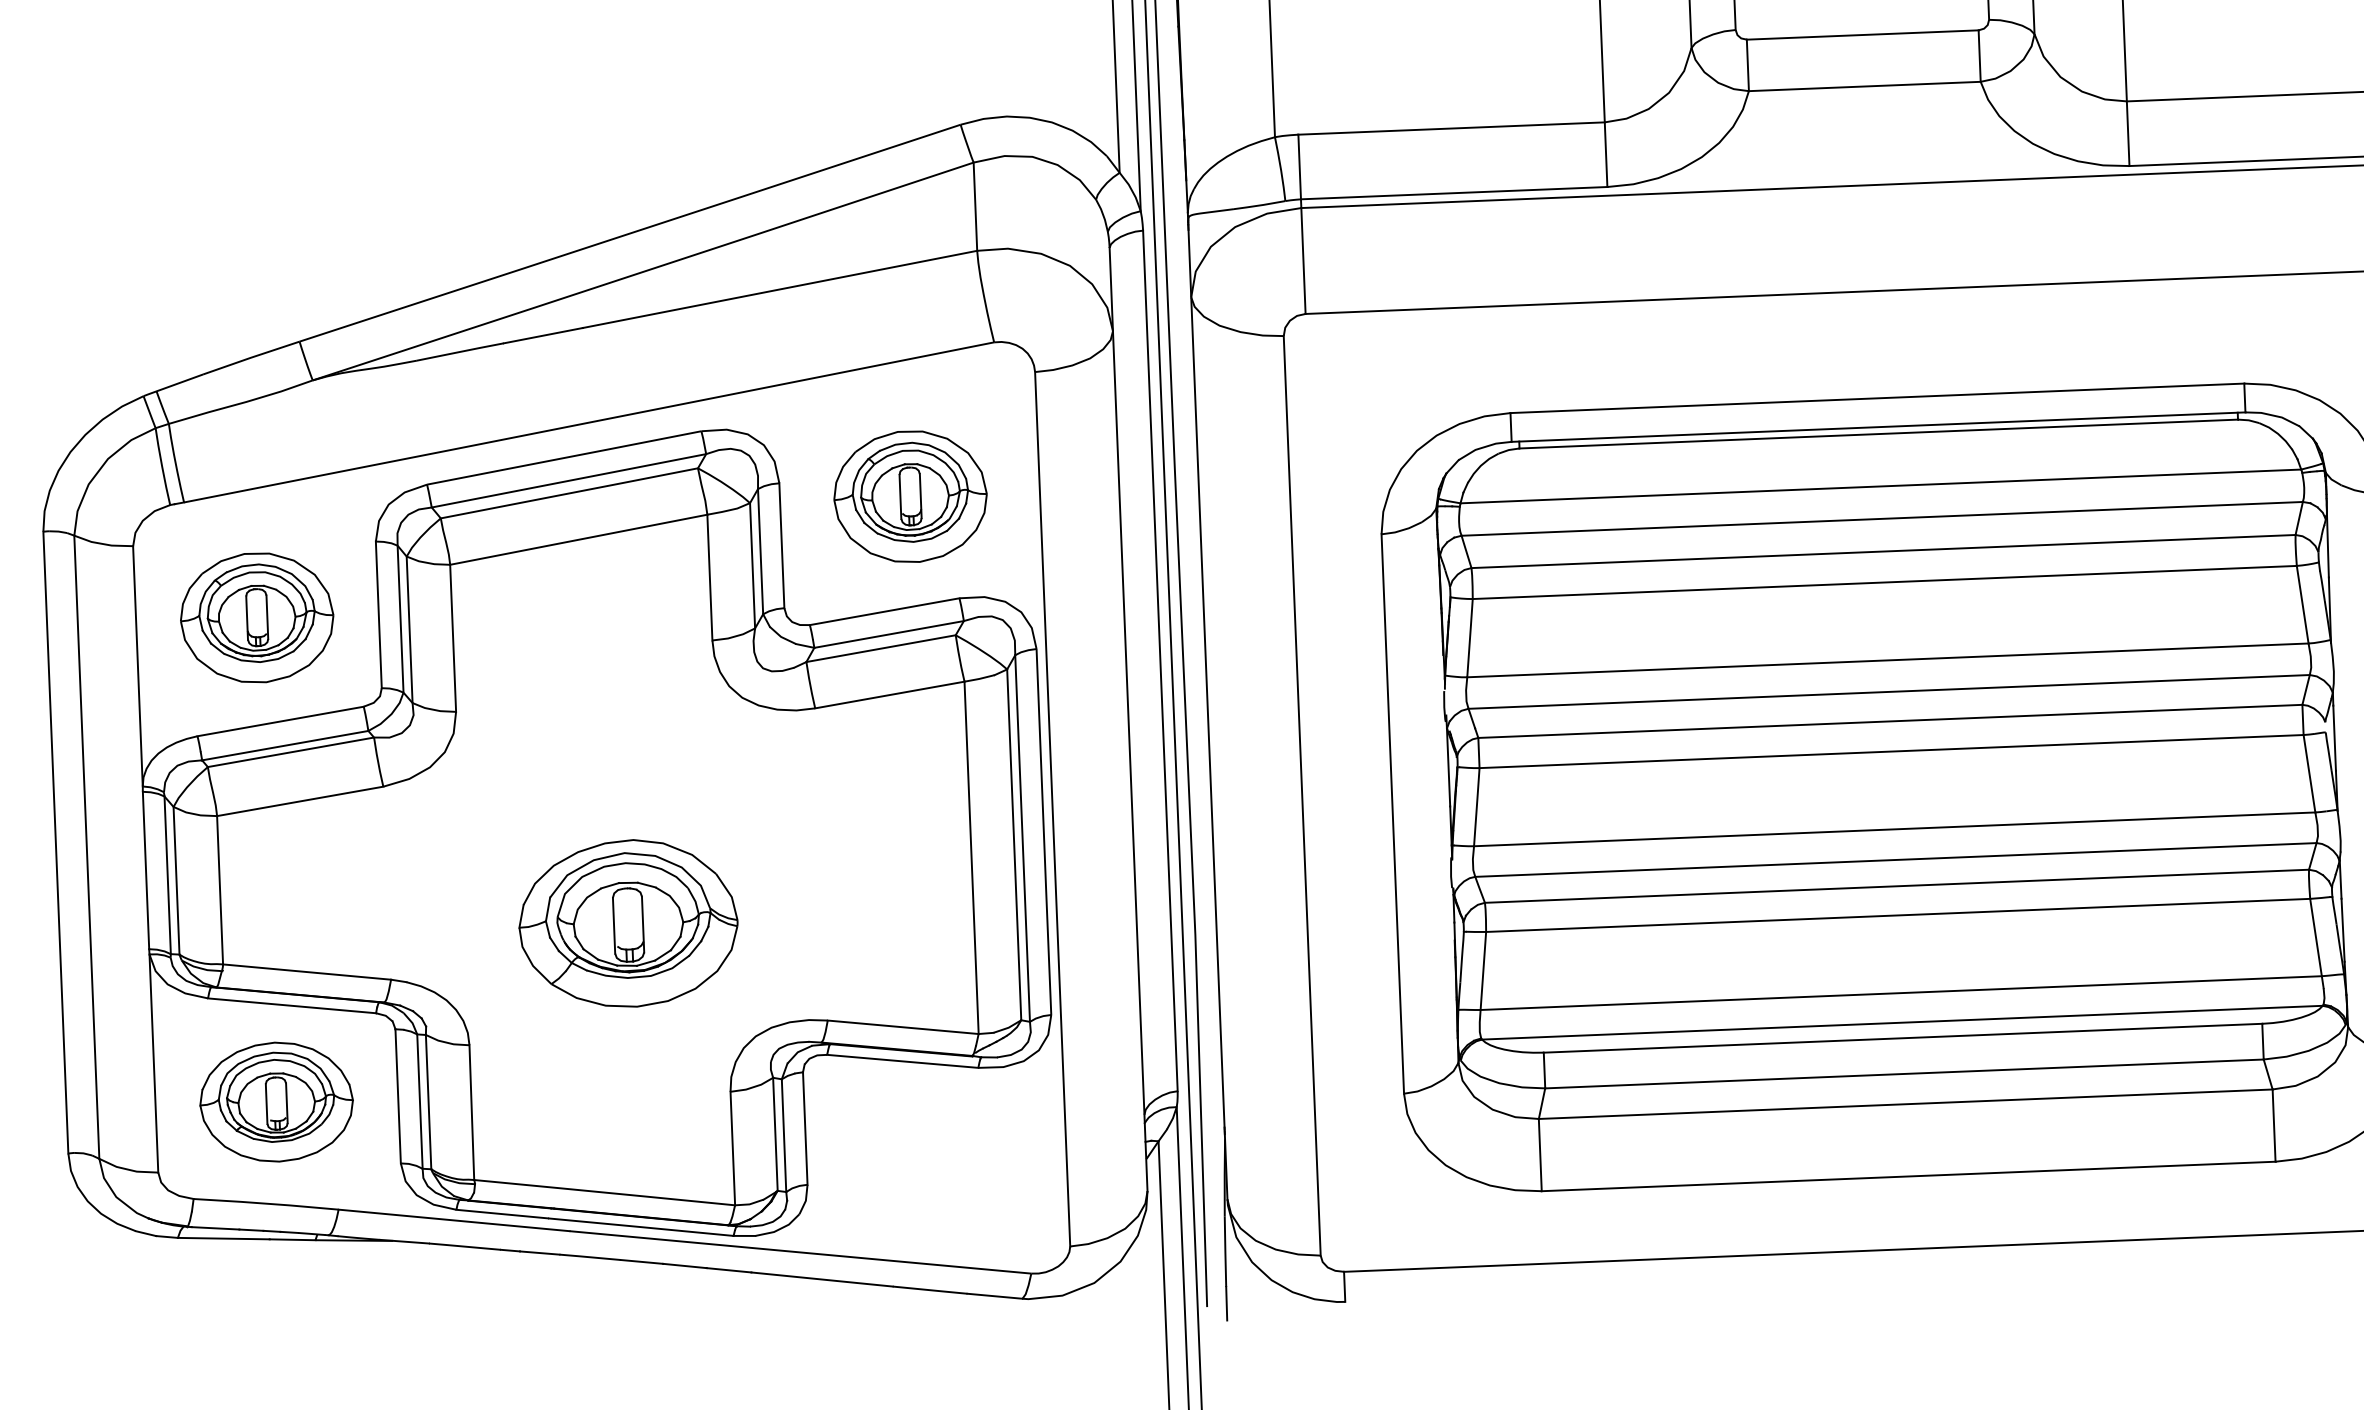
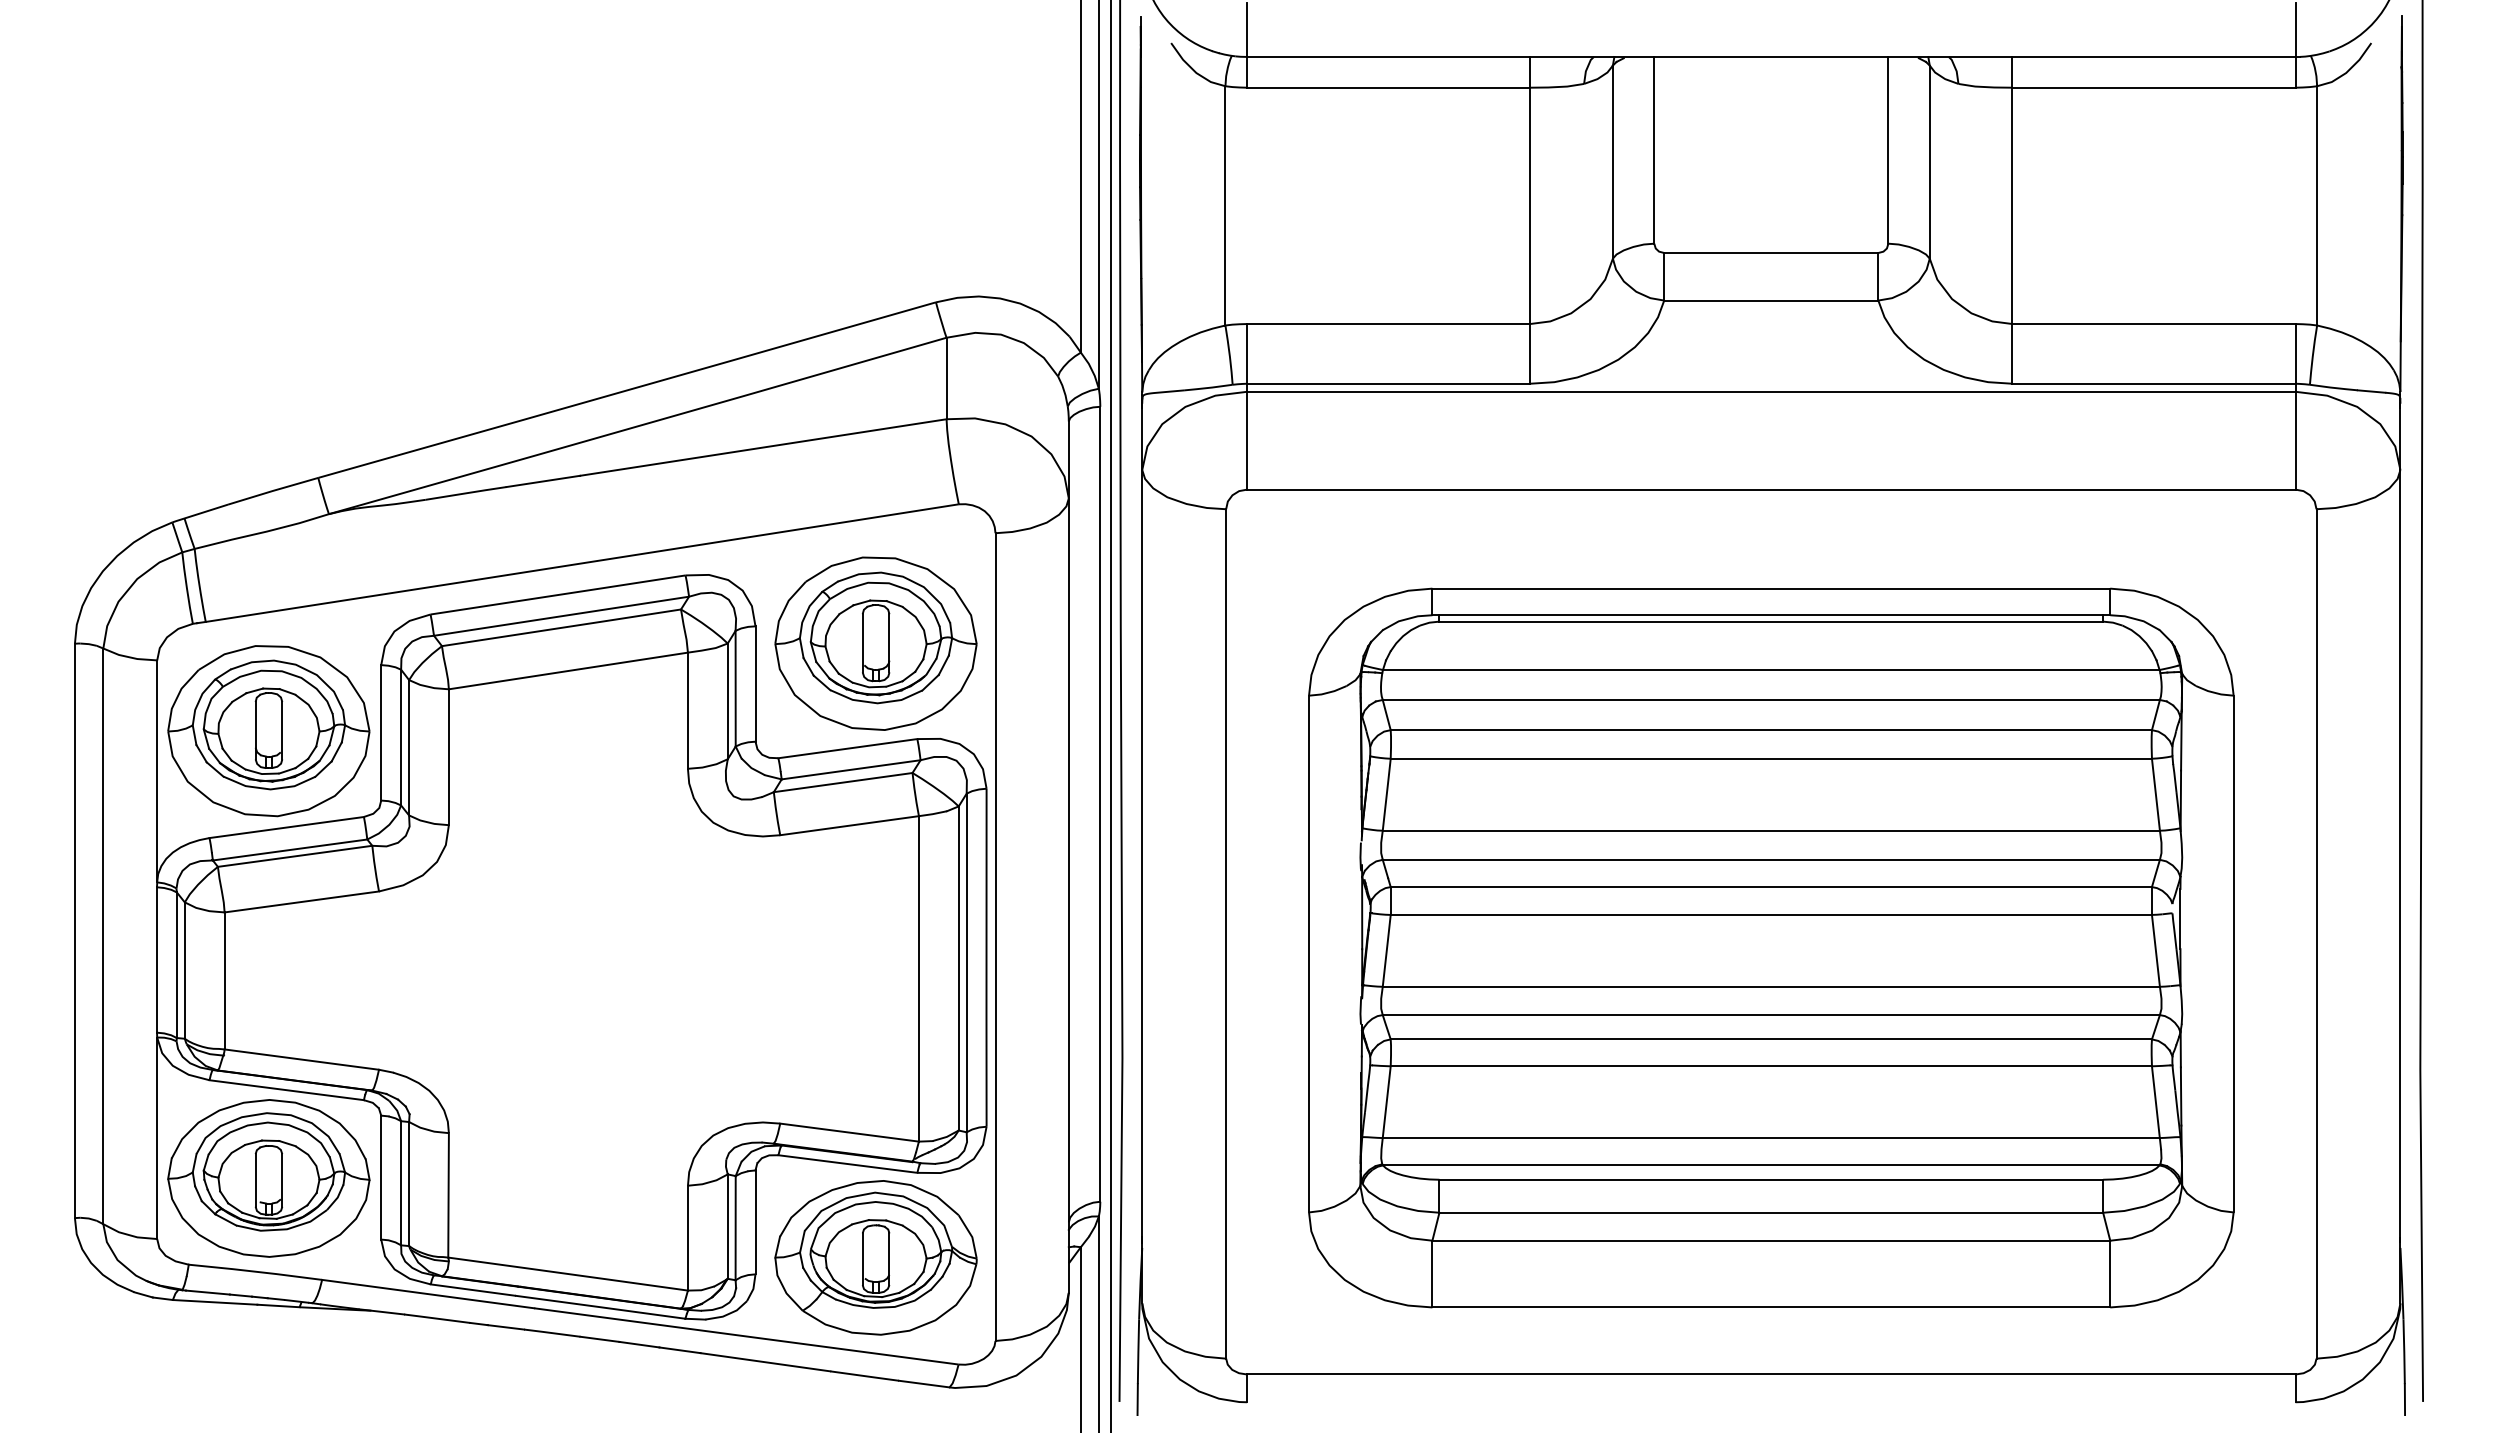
part: (910, 496) -> (875, 643), size x1.43
part: (256, 618) -> (268, 731), size x1.43
part: (627, 923) -> (875, 1257), moved
part: (276, 1102) -> (268, 1178), size x1.43

